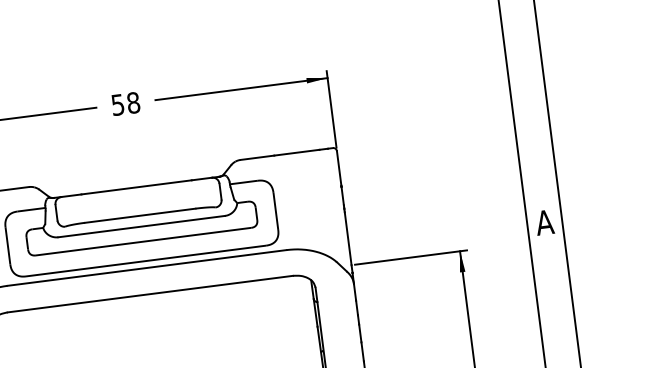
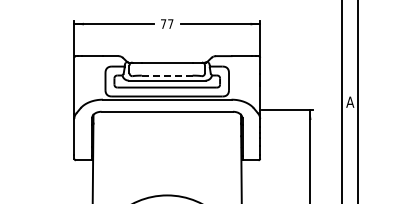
text: (126, 102) -> (167, 23), 58 -> 77
line: (138, 215) -> (166, 75), solid -> dashed

